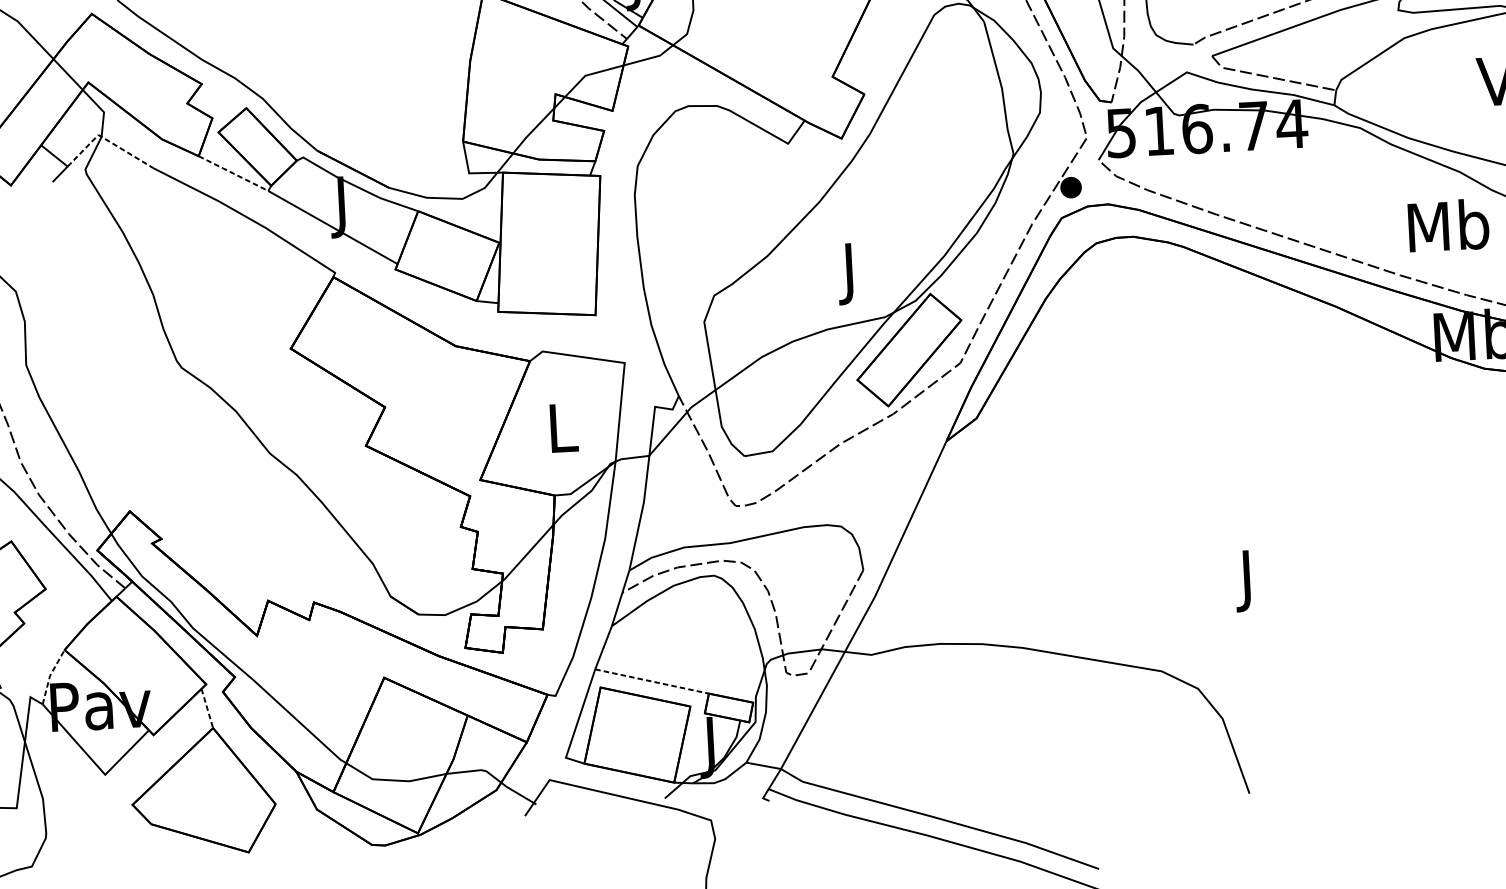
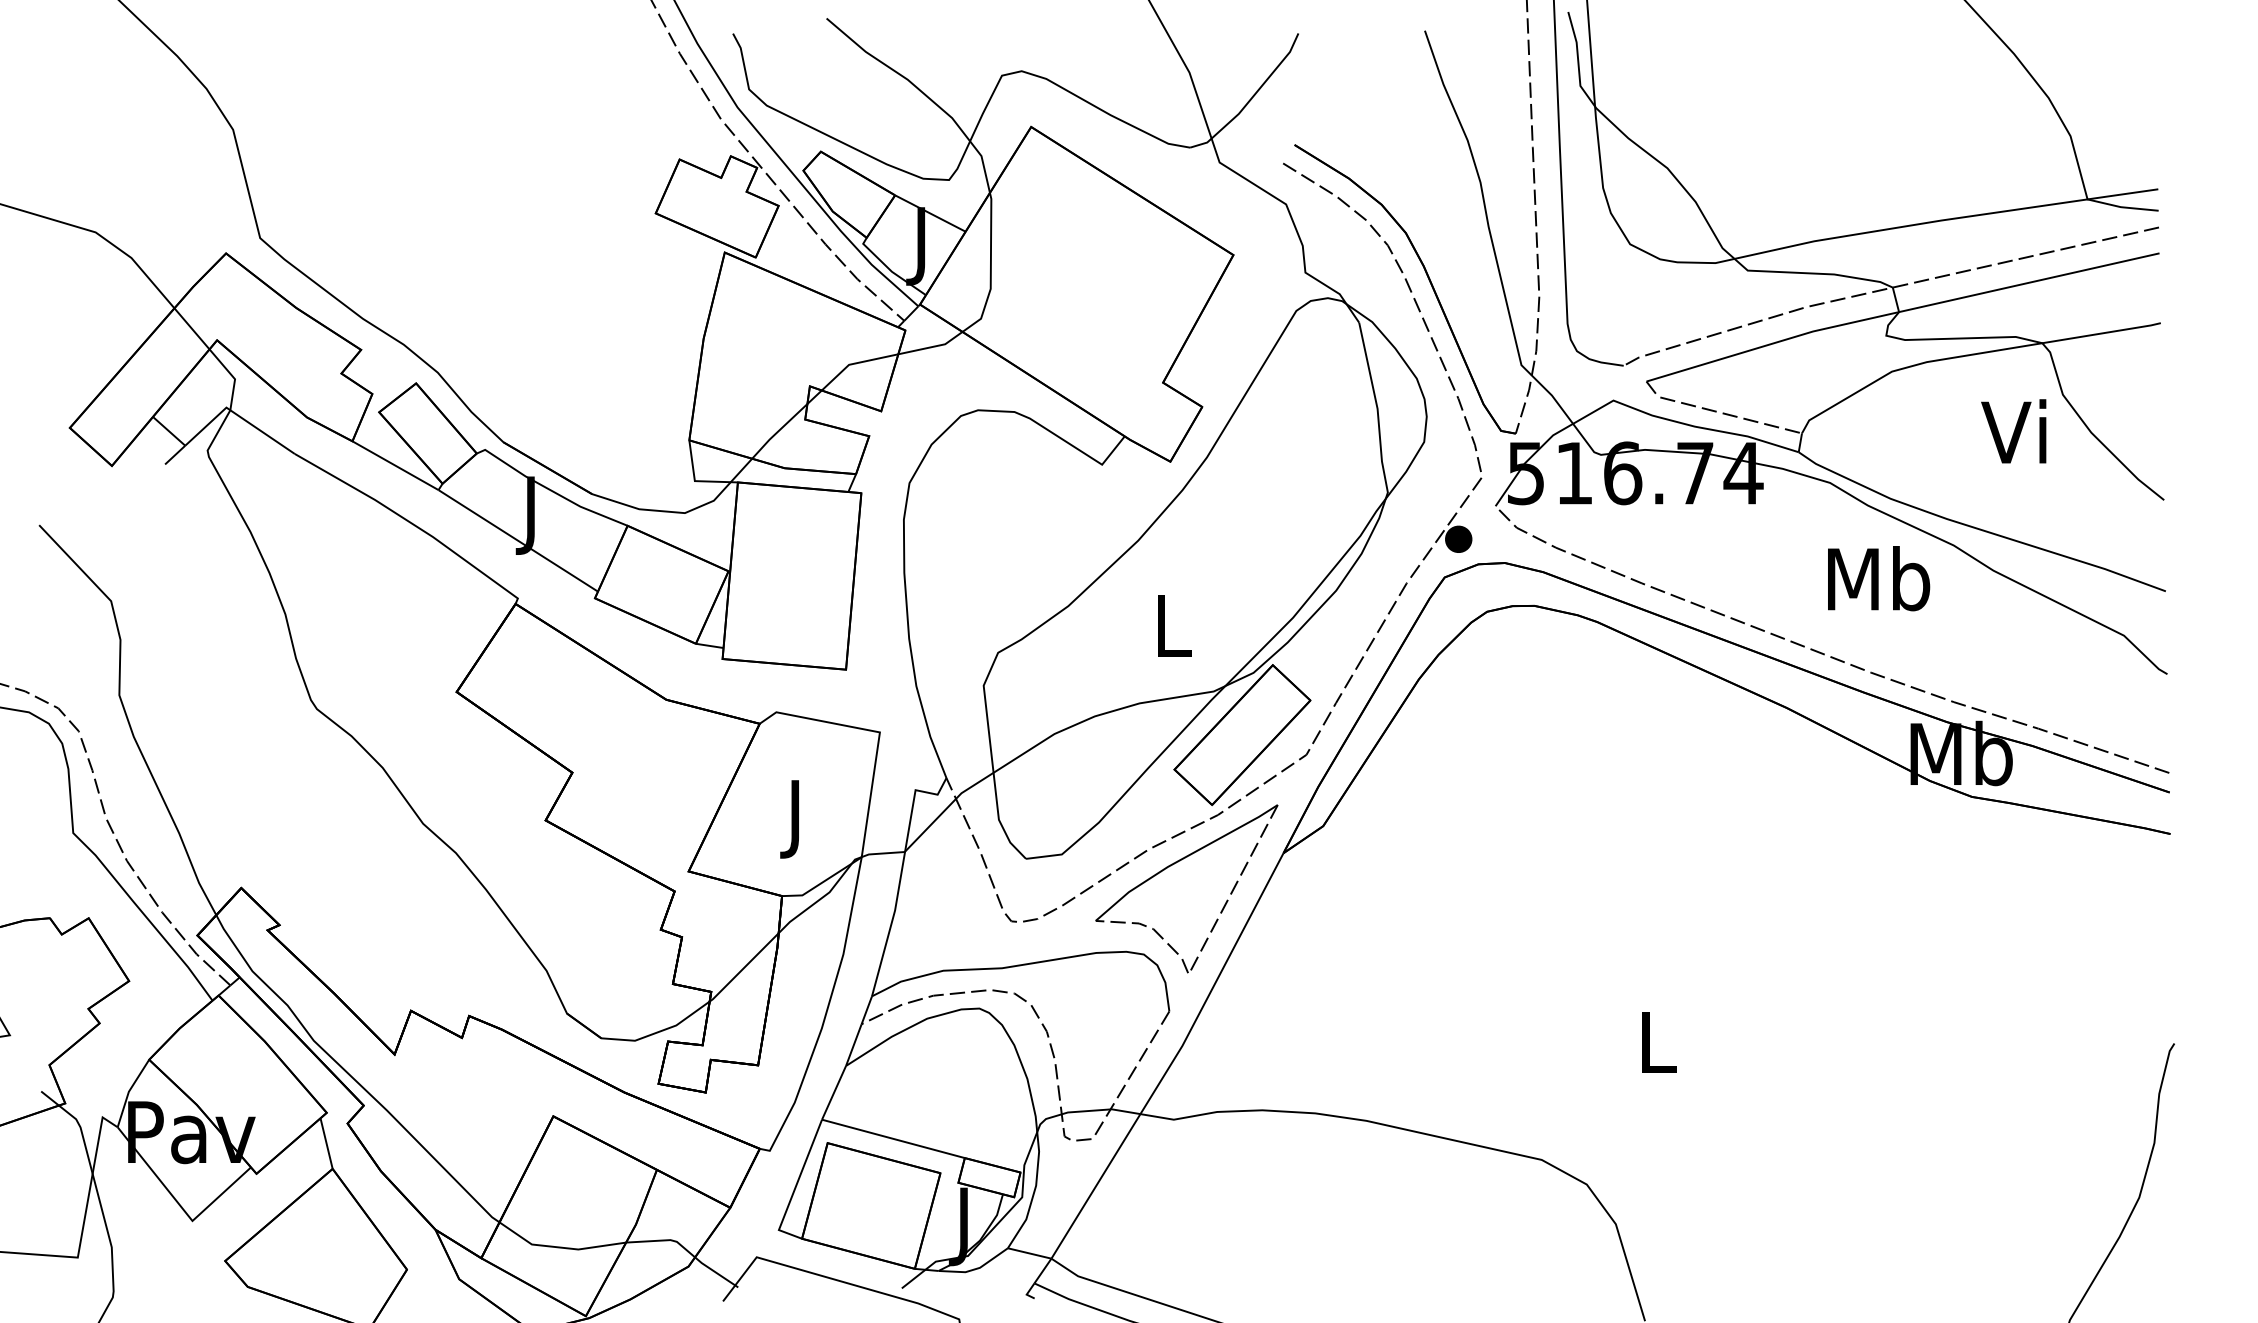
line: (107, 139) -> (237, 414), dashed -> solid
line: (233, 173) -> (395, 465), dashed -> solid
text: (1449, 225) -> (1879, 578), moved
text: (851, 274) -> (1173, 634), J -> L
text: (563, 434) -> (797, 819), L -> J
part: (859, 456) -> (1171, 866), added
text: (1248, 580) -> (1658, 1050), J -> L
line: (49, 675) -> (128, 1091), dashed -> solid
line: (652, 681) -> (893, 1138), dashed -> solid
line: (207, 709) -> (326, 1144), dashed -> solid

